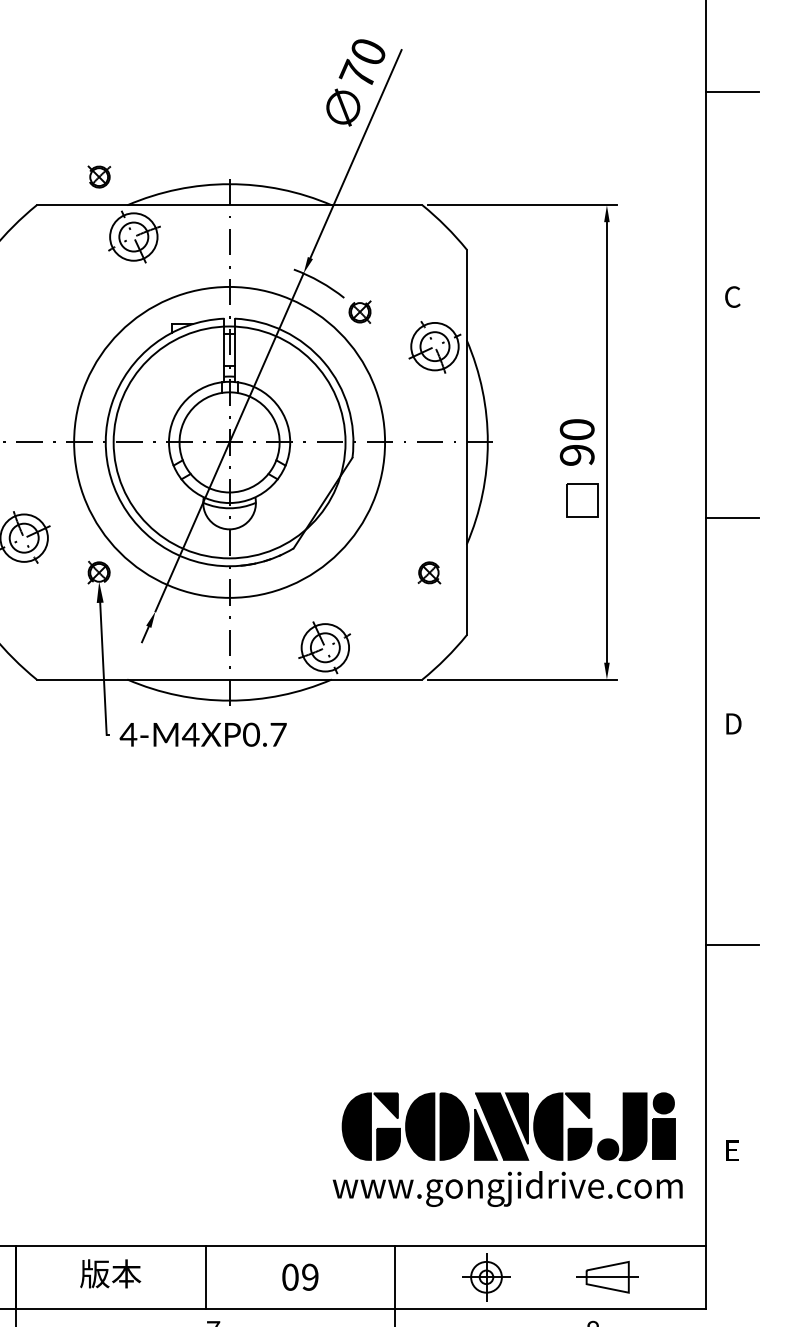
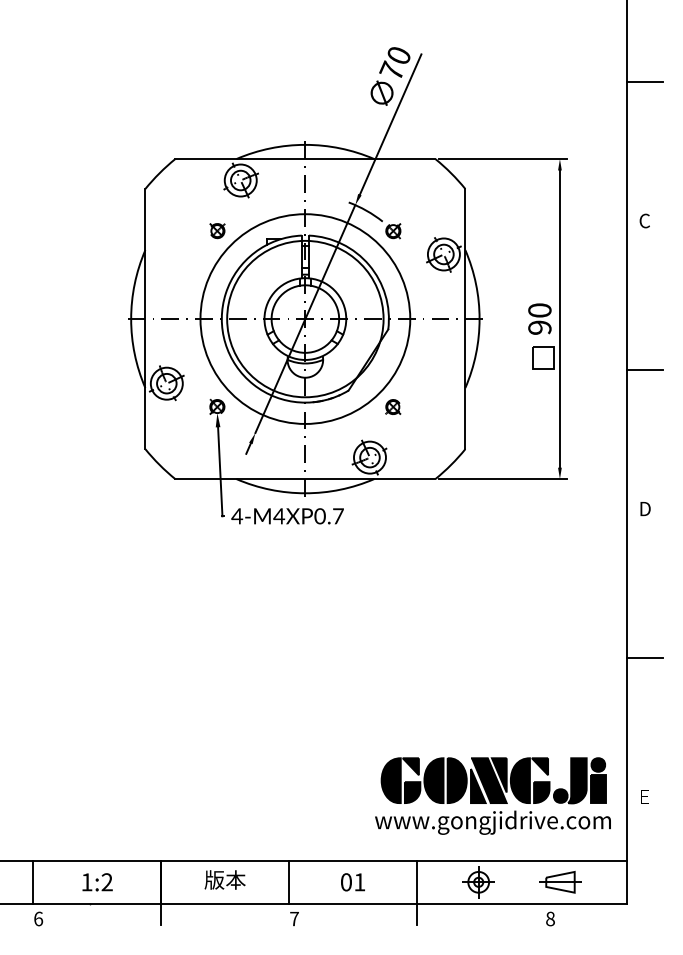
part: (99, 177) -> (217, 231), moved
part: (429, 571) -> (393, 406), moved
text: (309, 1277) -> (359, 882), 09 -> 01

